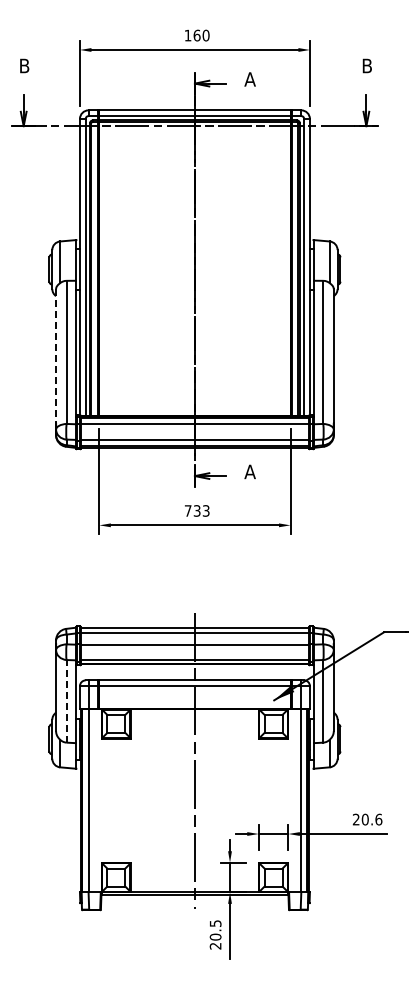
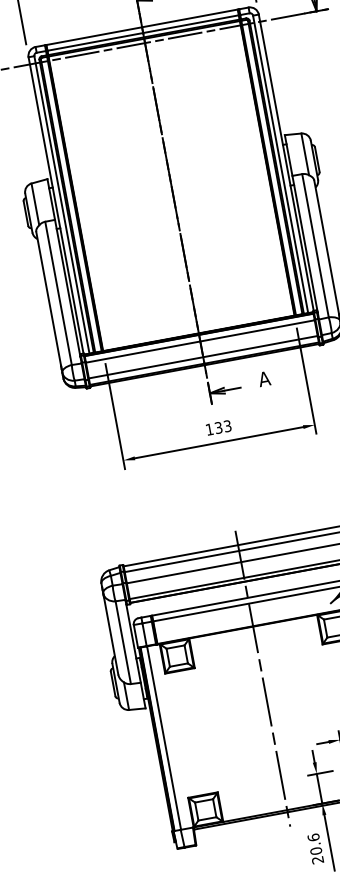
line: (56, 356) -> (49, 299), dashed -> solid
text: (187, 510) -> (208, 429), 733 -> 133
line: (66, 700) -> (123, 641), dashed -> solid
text: (215, 923) -> (313, 837), 20.5 -> 20.6

